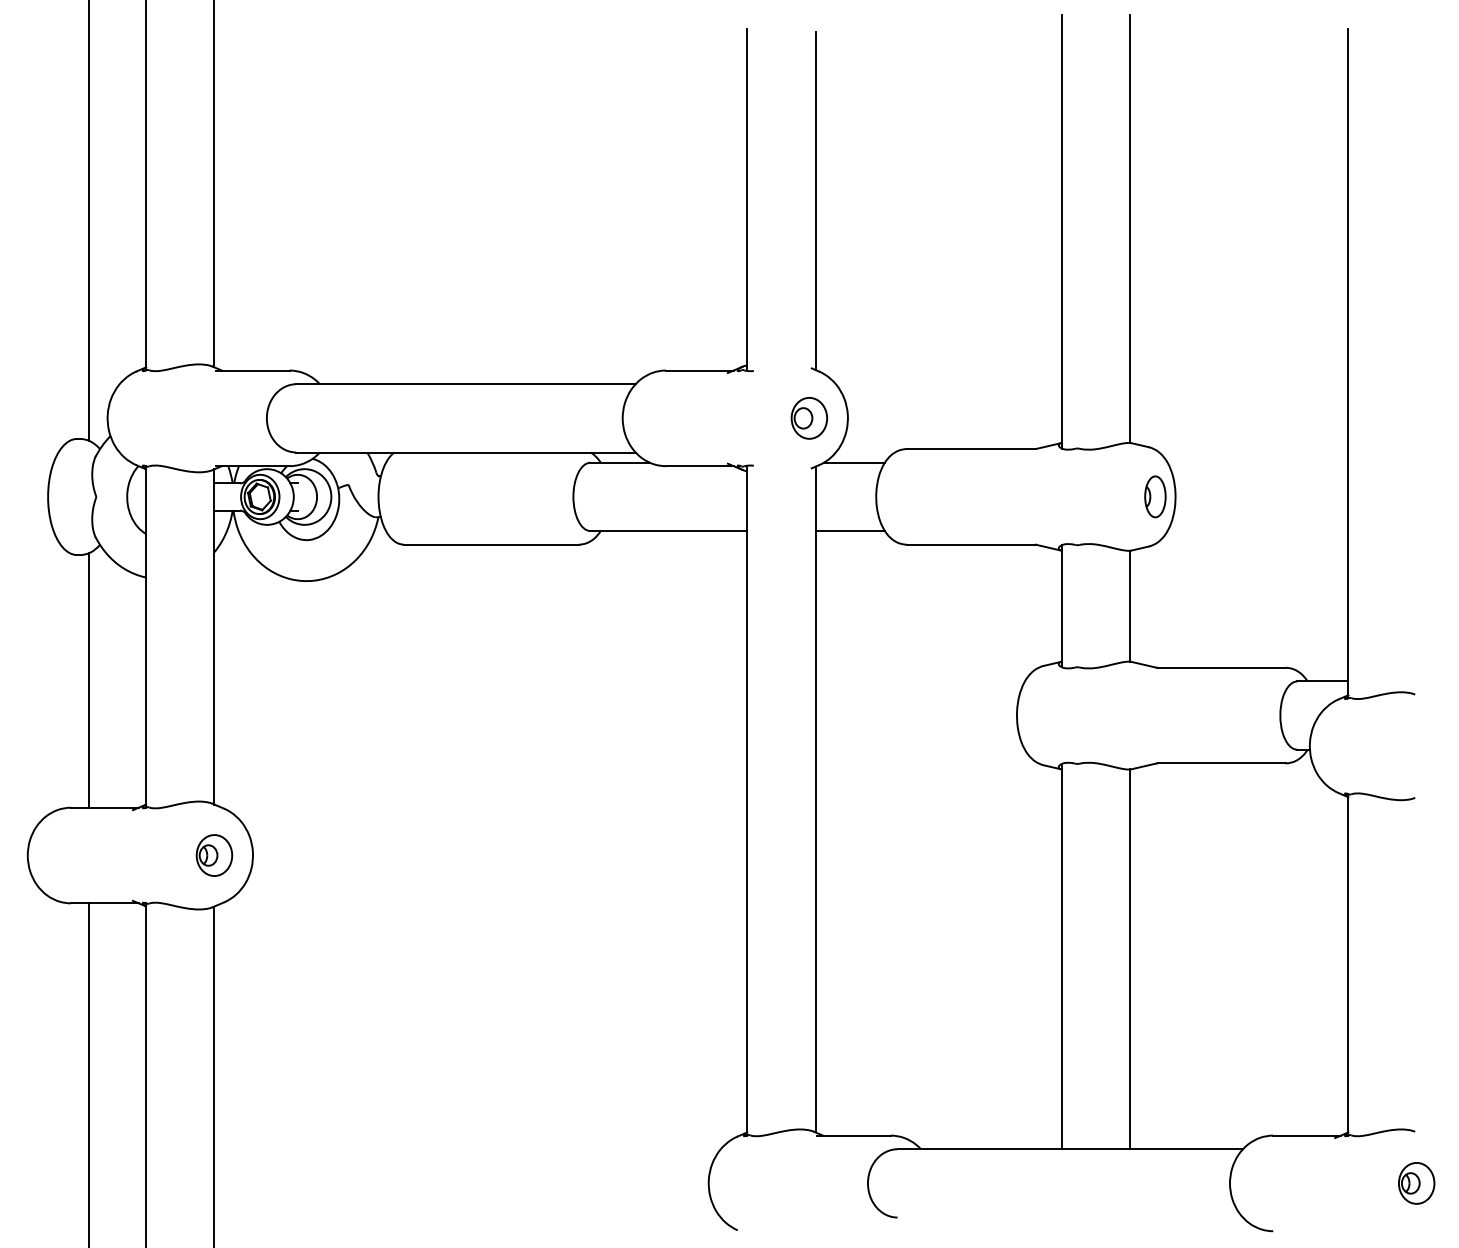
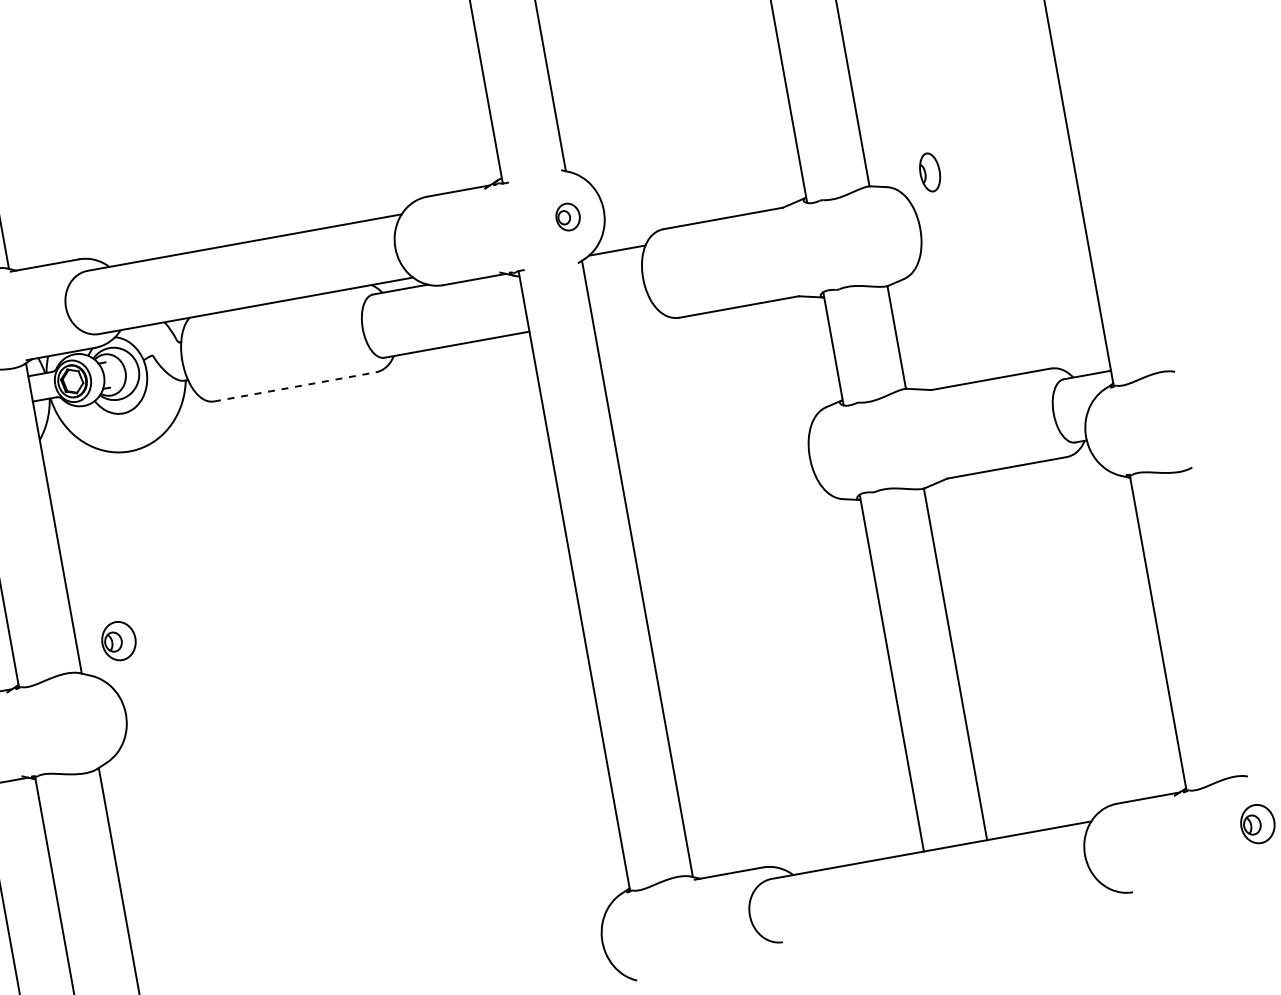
part: (808, 418) -> (567, 217), size x0.7
part: (1155, 496) -> (930, 172), moved
line: (849, 531) -> (624, 315), removed
line: (491, 544) -> (294, 386), solid -> dashed
part: (214, 855) -> (118, 641), moved

